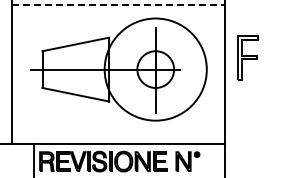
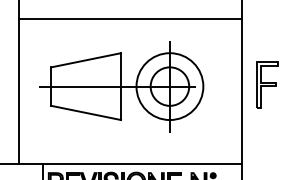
line: (118, 4) -> (130, 18), dashed -> solid
part: (247, 57) -> (267, 84), moved
circle: (155, 69) -> (169, 86), size x0.62

